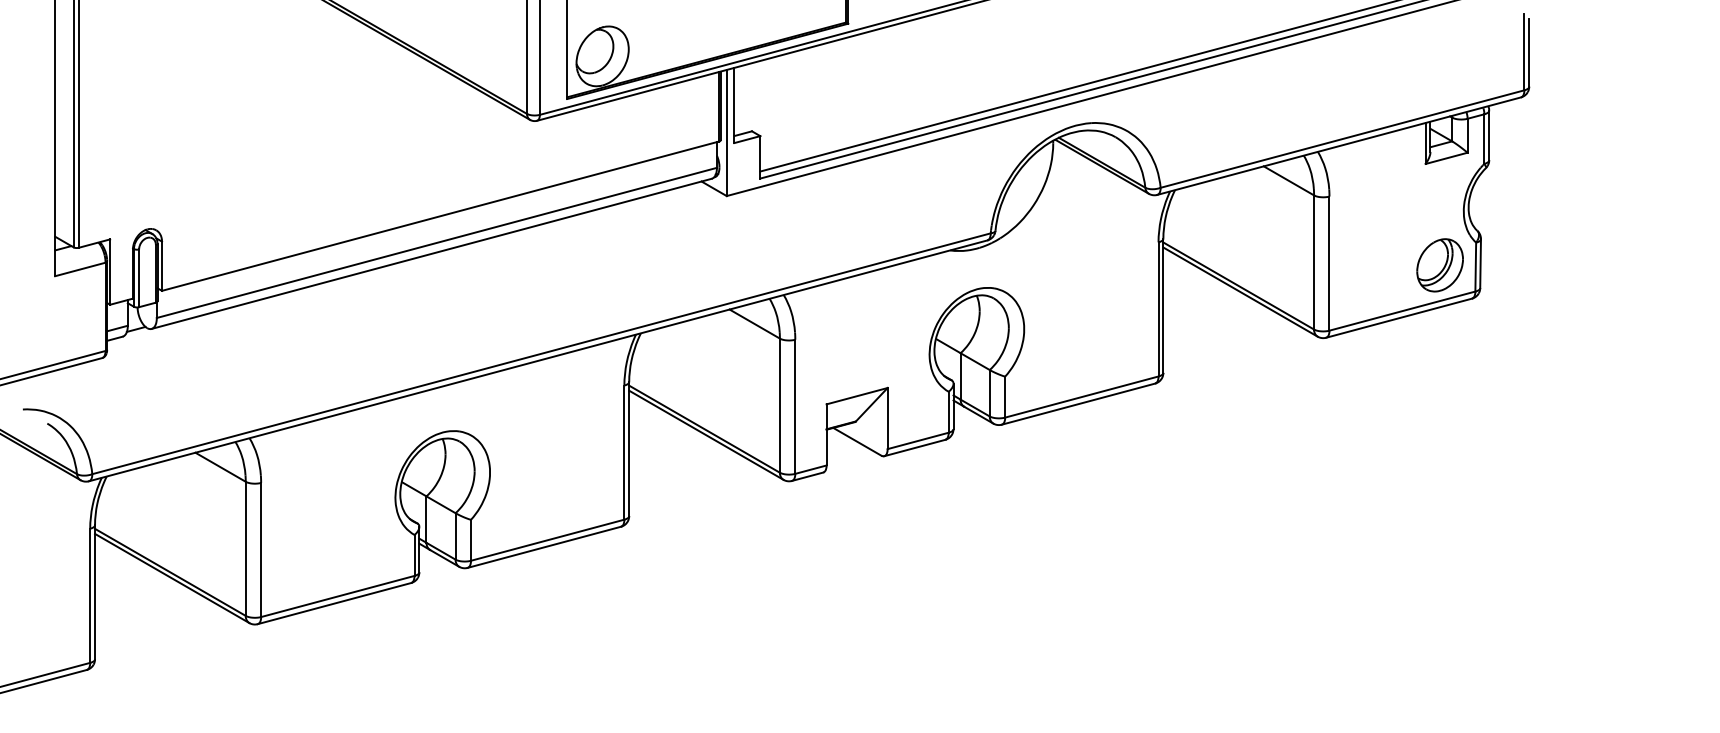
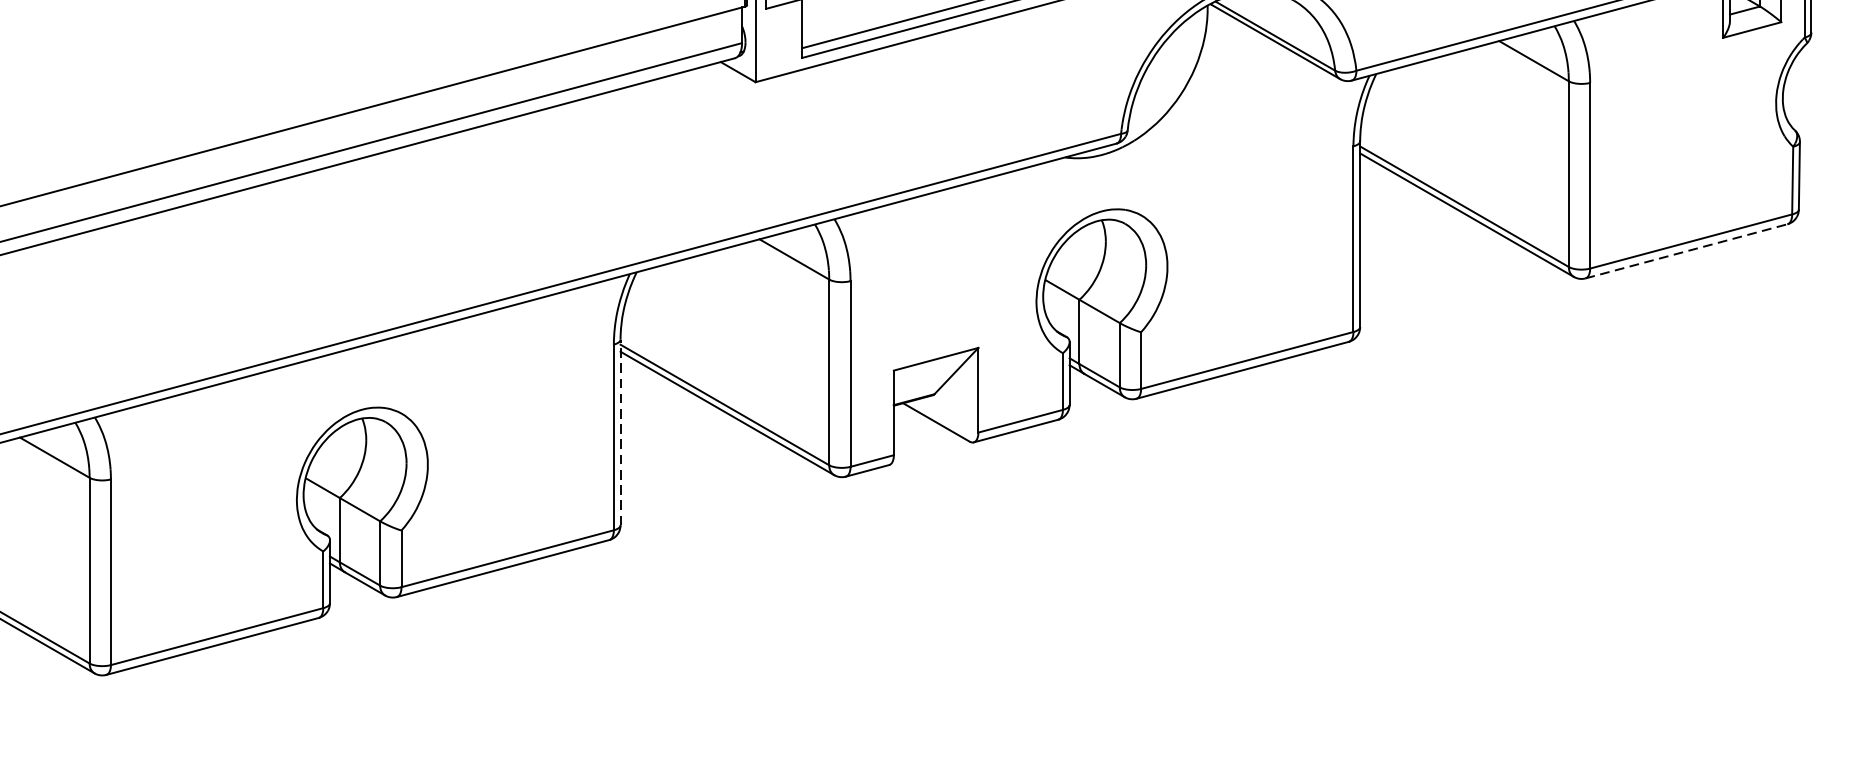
part: (1439, 265) -> (1742, 178), removed
line: (1399, 318) -> (1687, 251), solid -> dashed
line: (629, 448) -> (620, 431), solid -> dashed

